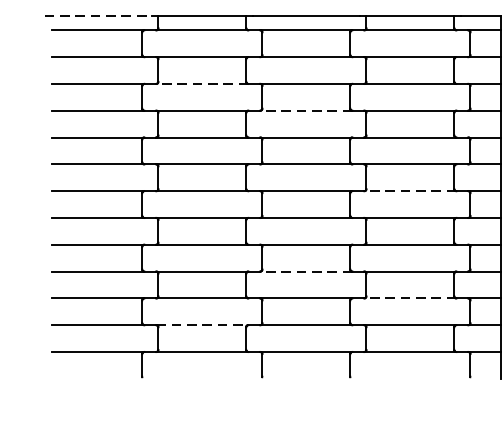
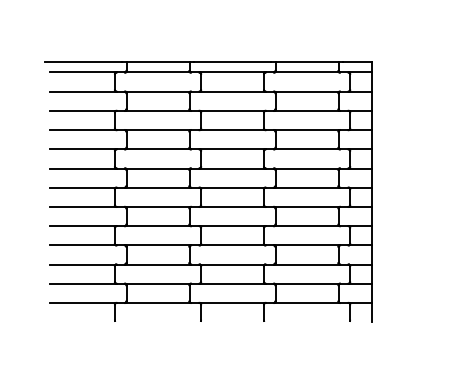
line: (99, 16) -> (84, 62), dashed -> solid
line: (201, 83) -> (157, 110), dashed -> solid
line: (306, 111) -> (232, 130), dashed -> solid
line: (409, 190) -> (306, 187), dashed -> solid
line: (306, 271) -> (232, 245), dashed -> solid
line: (409, 298) -> (306, 264), dashed -> solid
line: (202, 324) -> (158, 283), dashed -> solid

